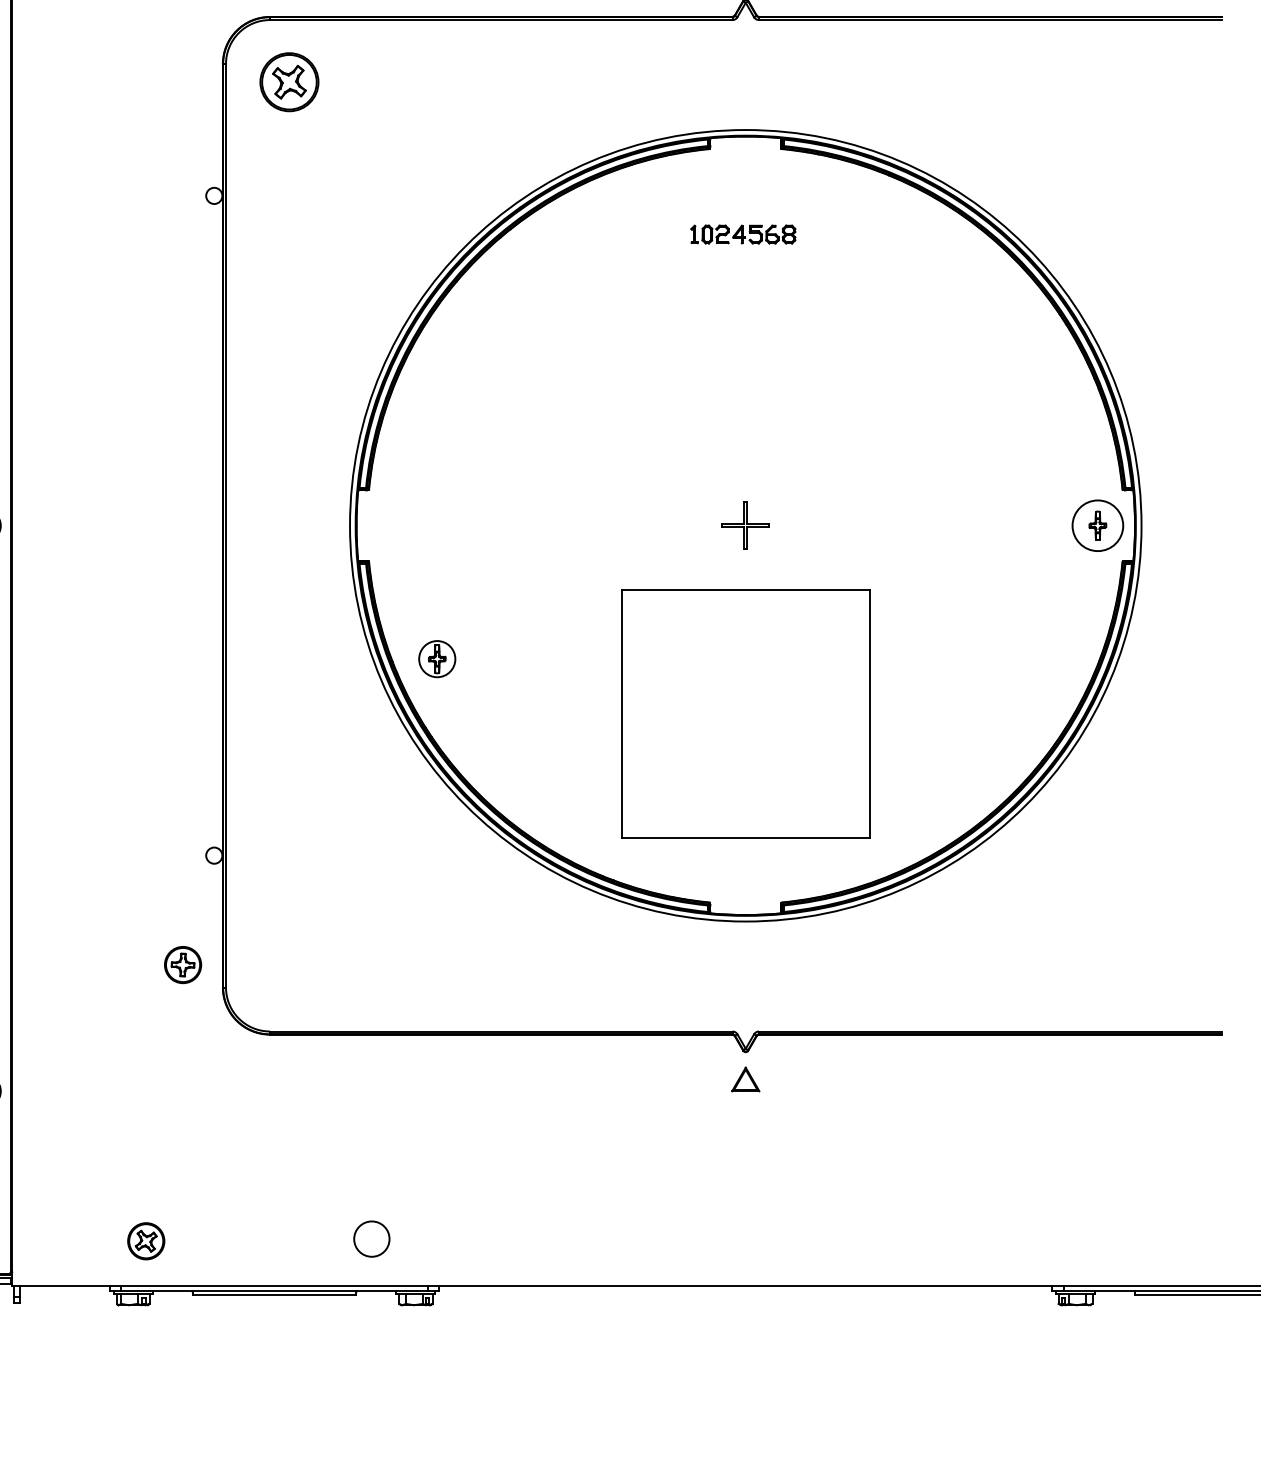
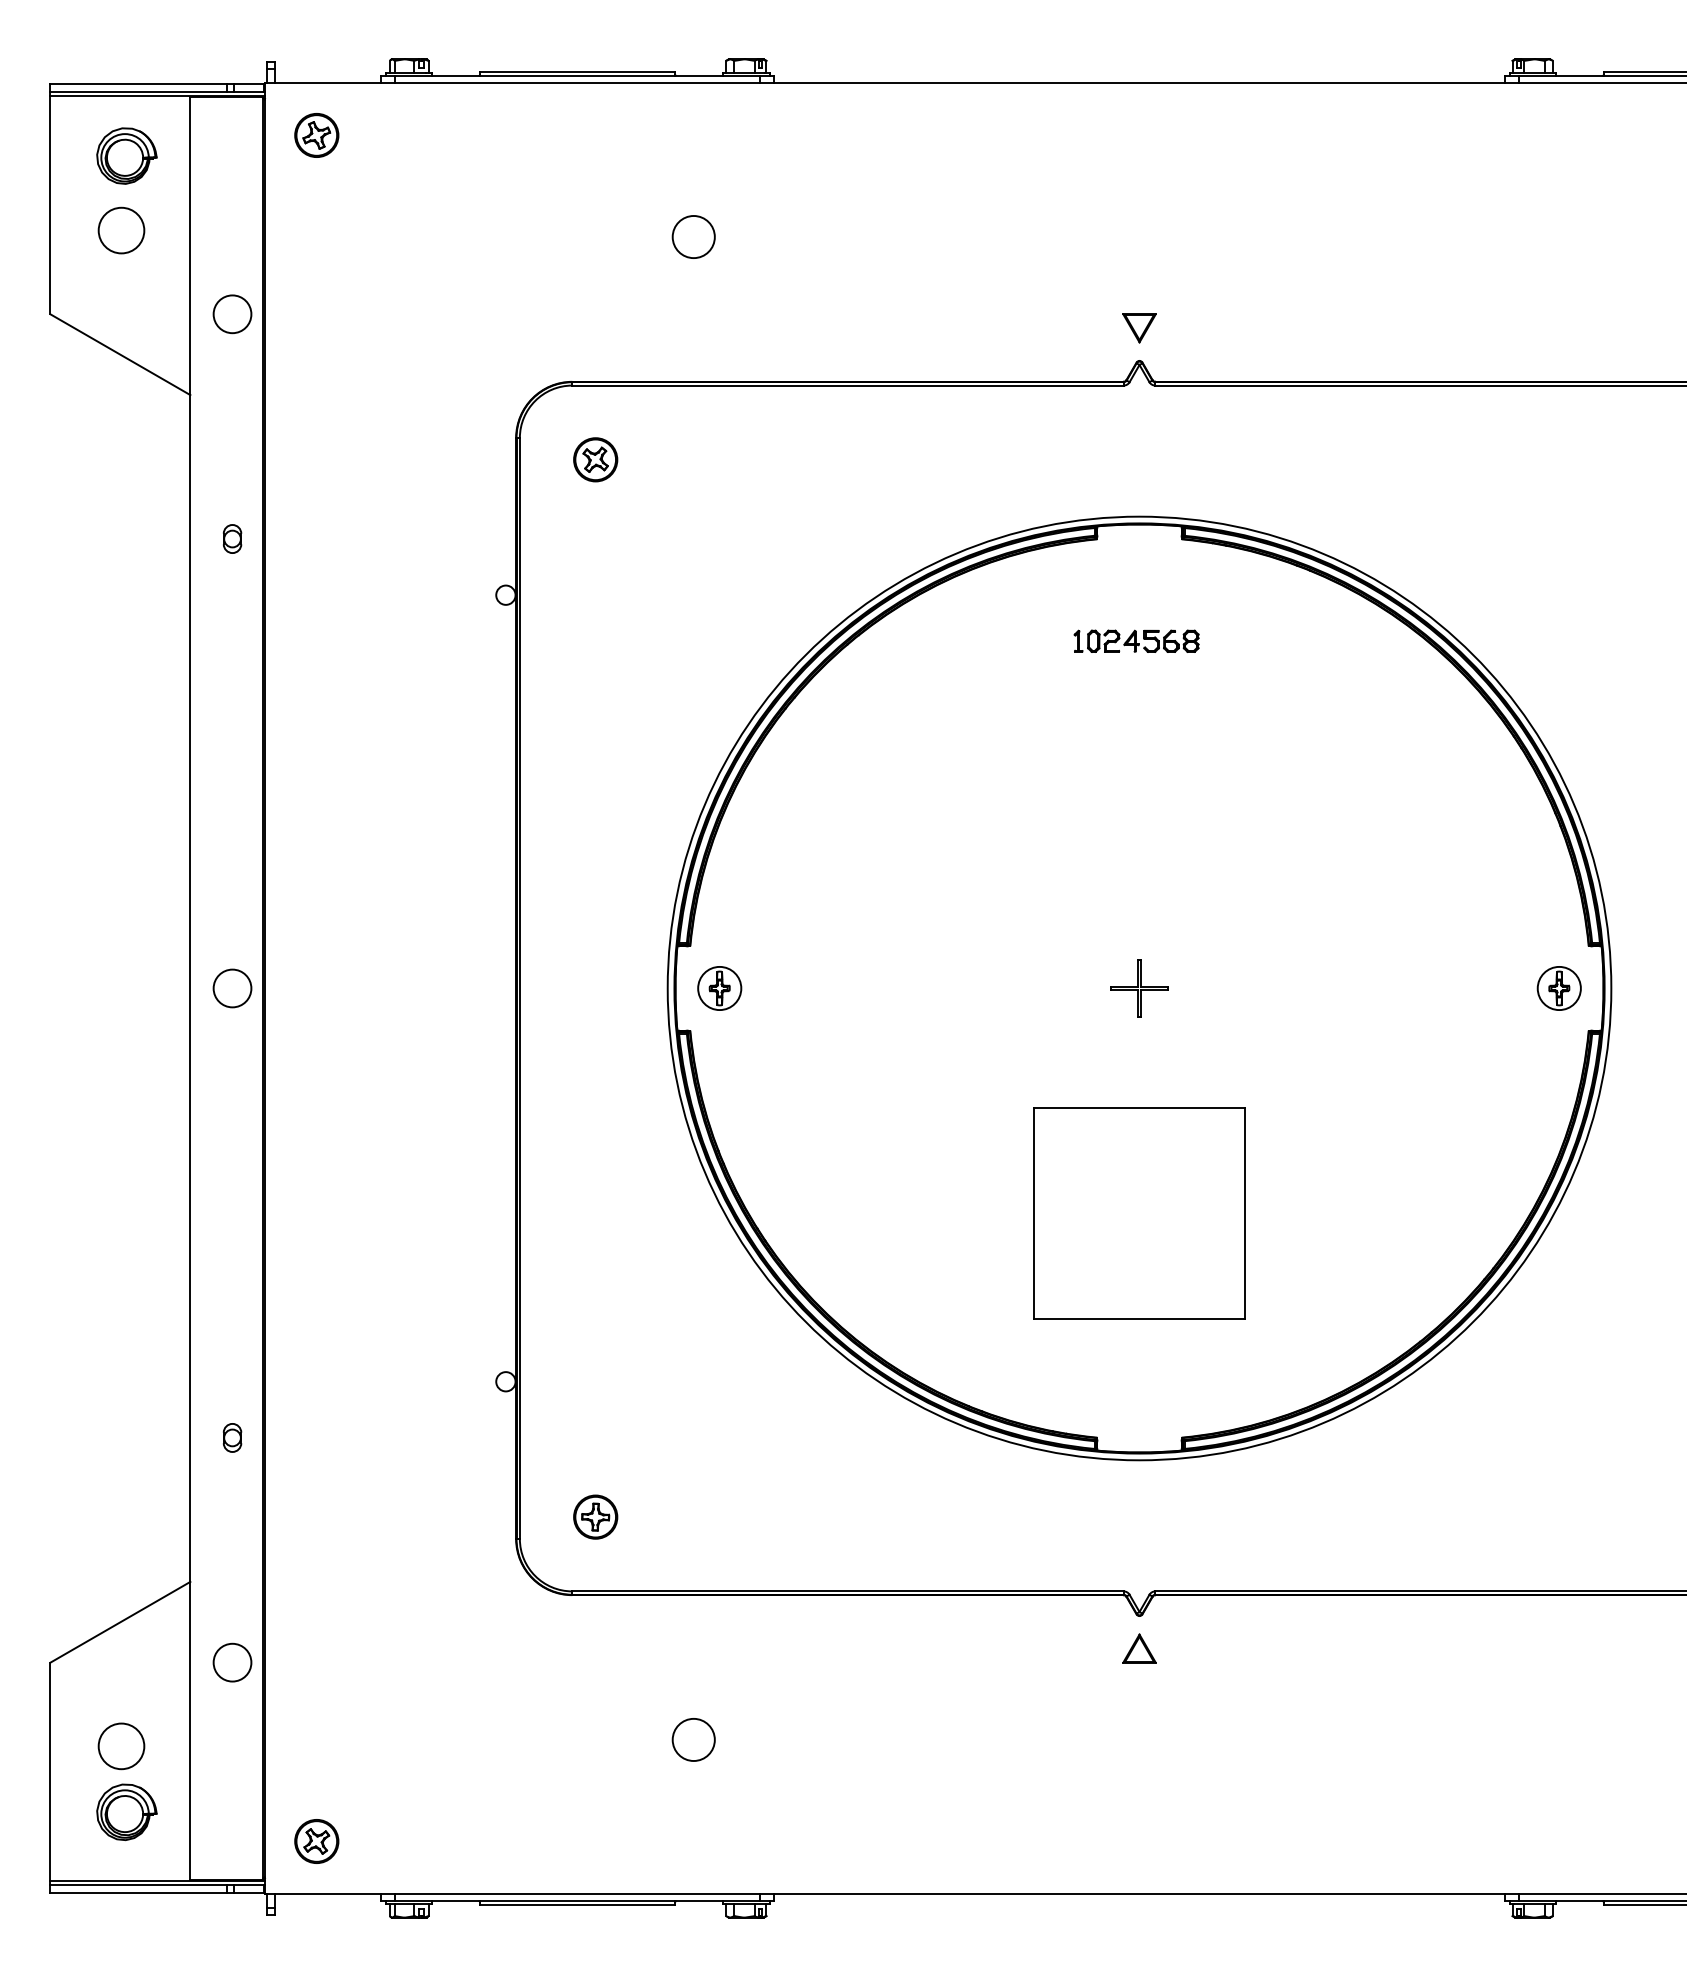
part: (289, 82) -> (595, 459), size x0.62
circle: (1097, 525) -> (1558, 988), size x0.71
part: (437, 659) -> (719, 988), moved
part: (745, 714) -> (1139, 1213), size x0.71
part: (182, 964) -> (595, 1516), moved
circle: (371, 1238) -> (693, 1739), moved
part: (146, 1241) -> (316, 1841), moved

